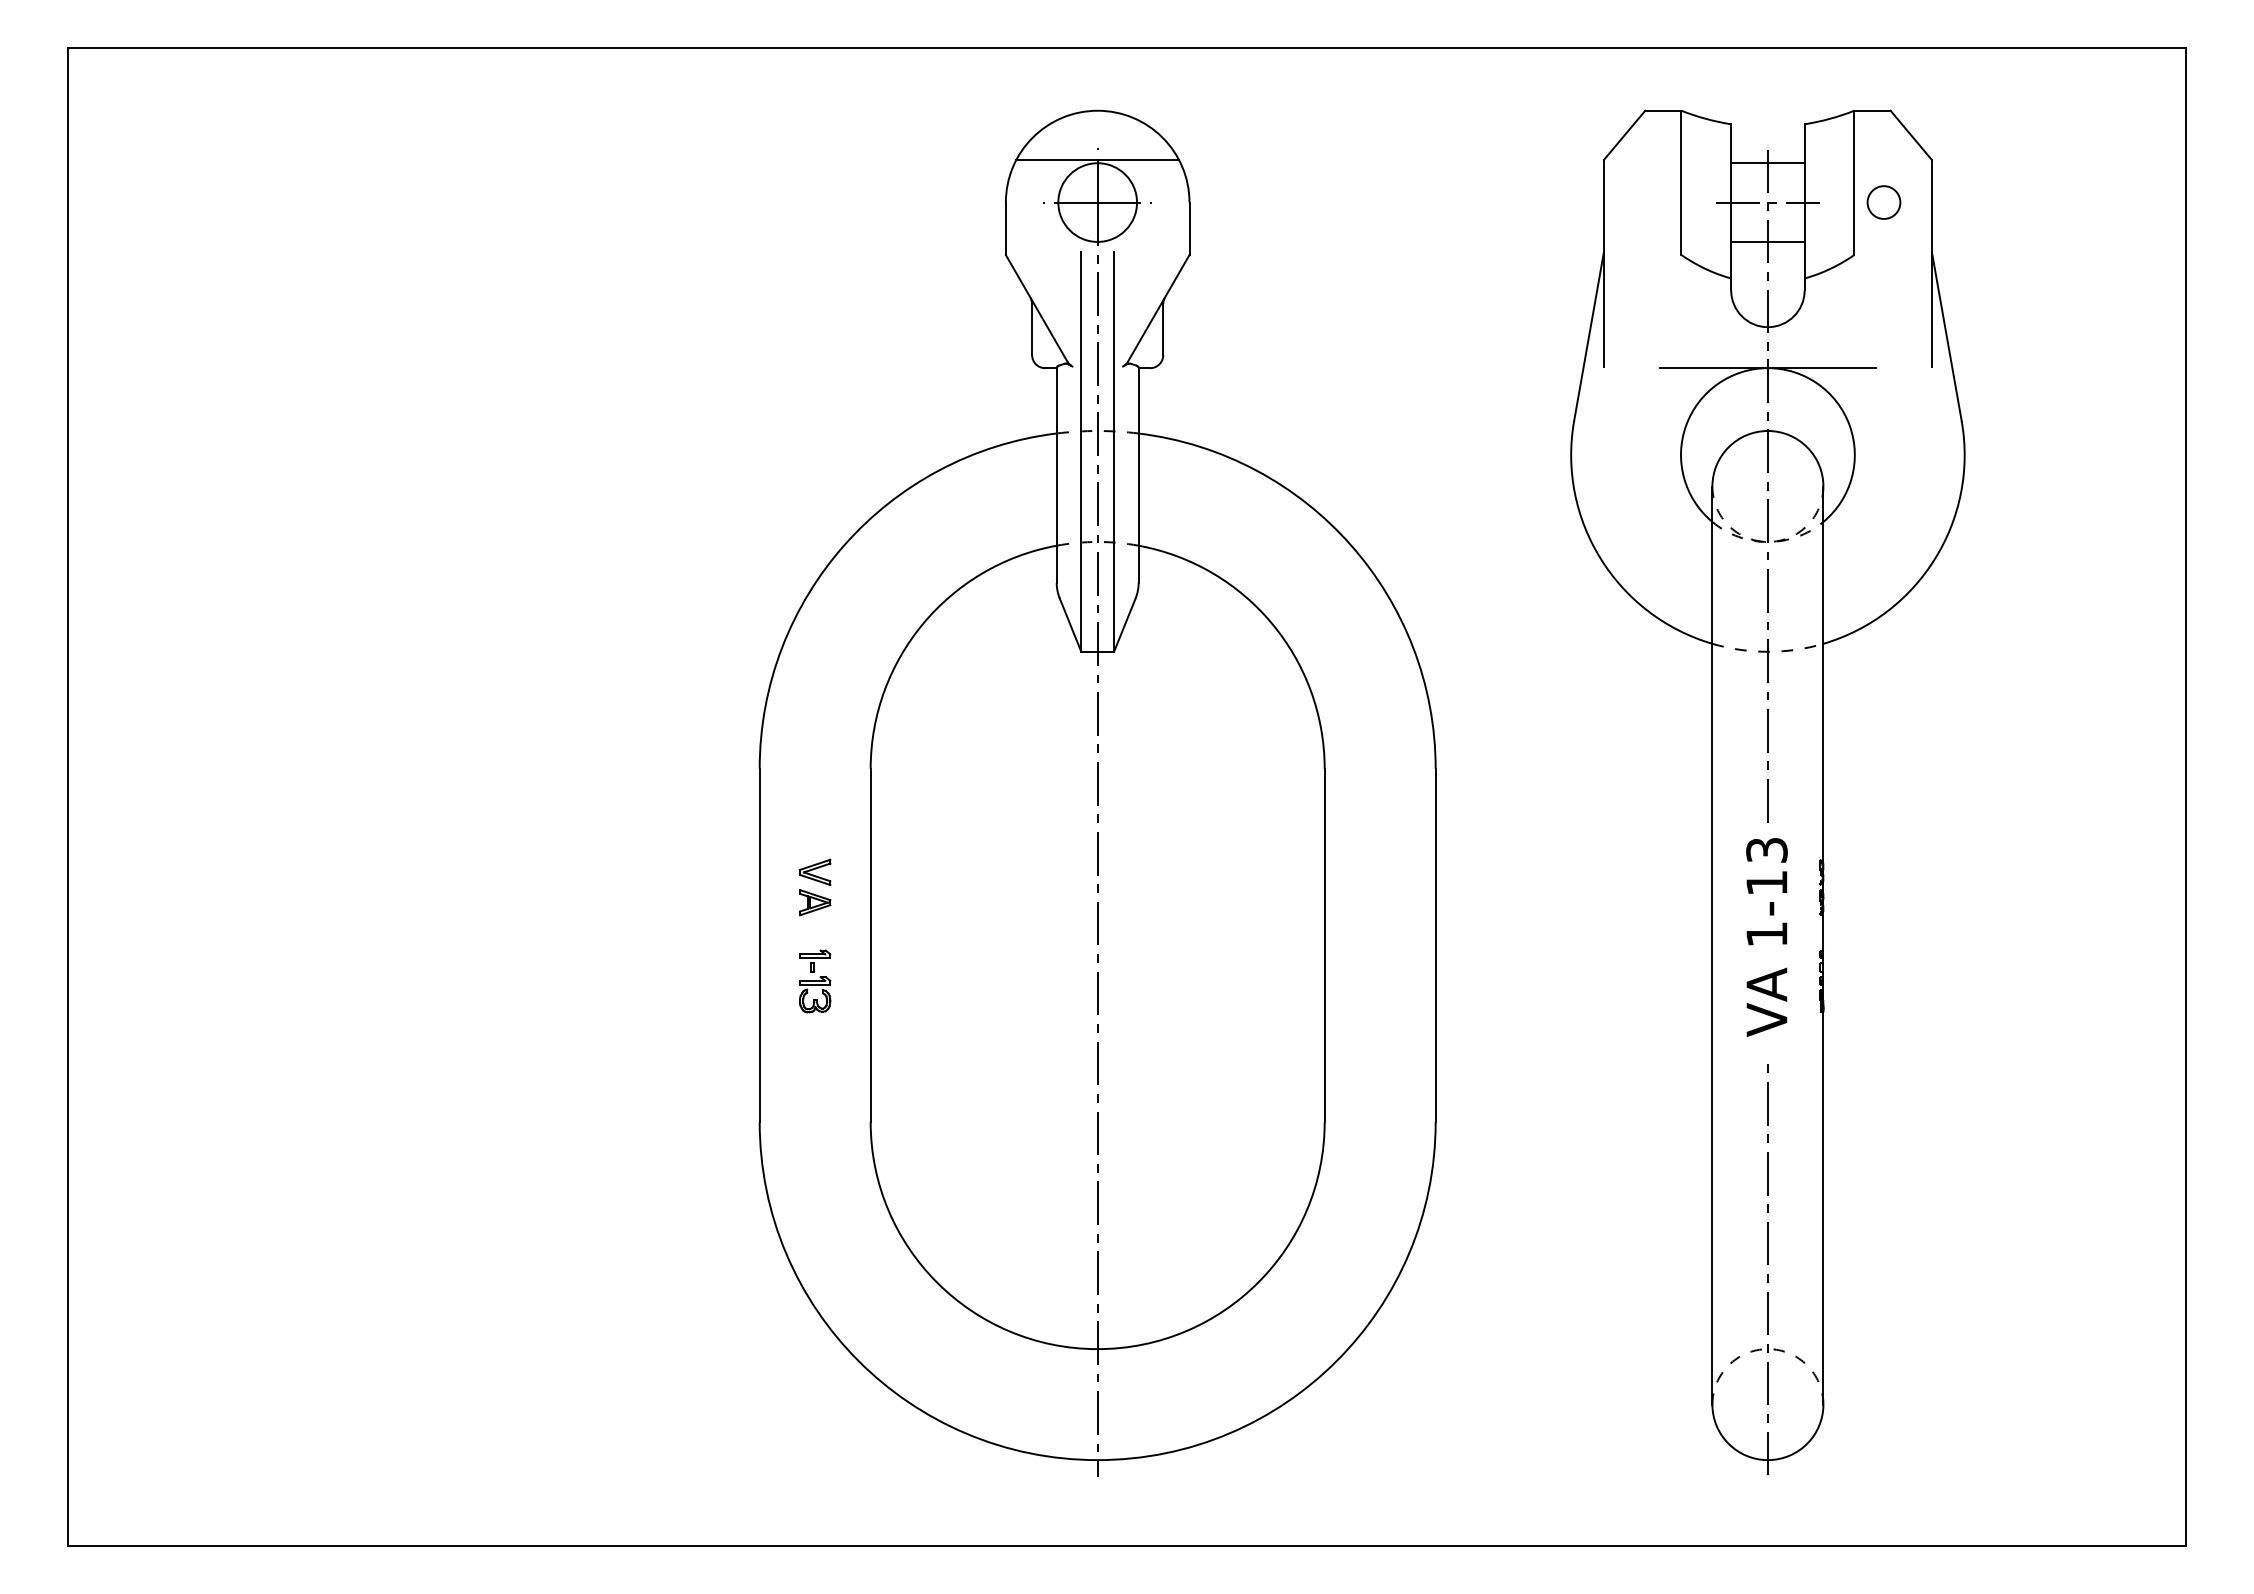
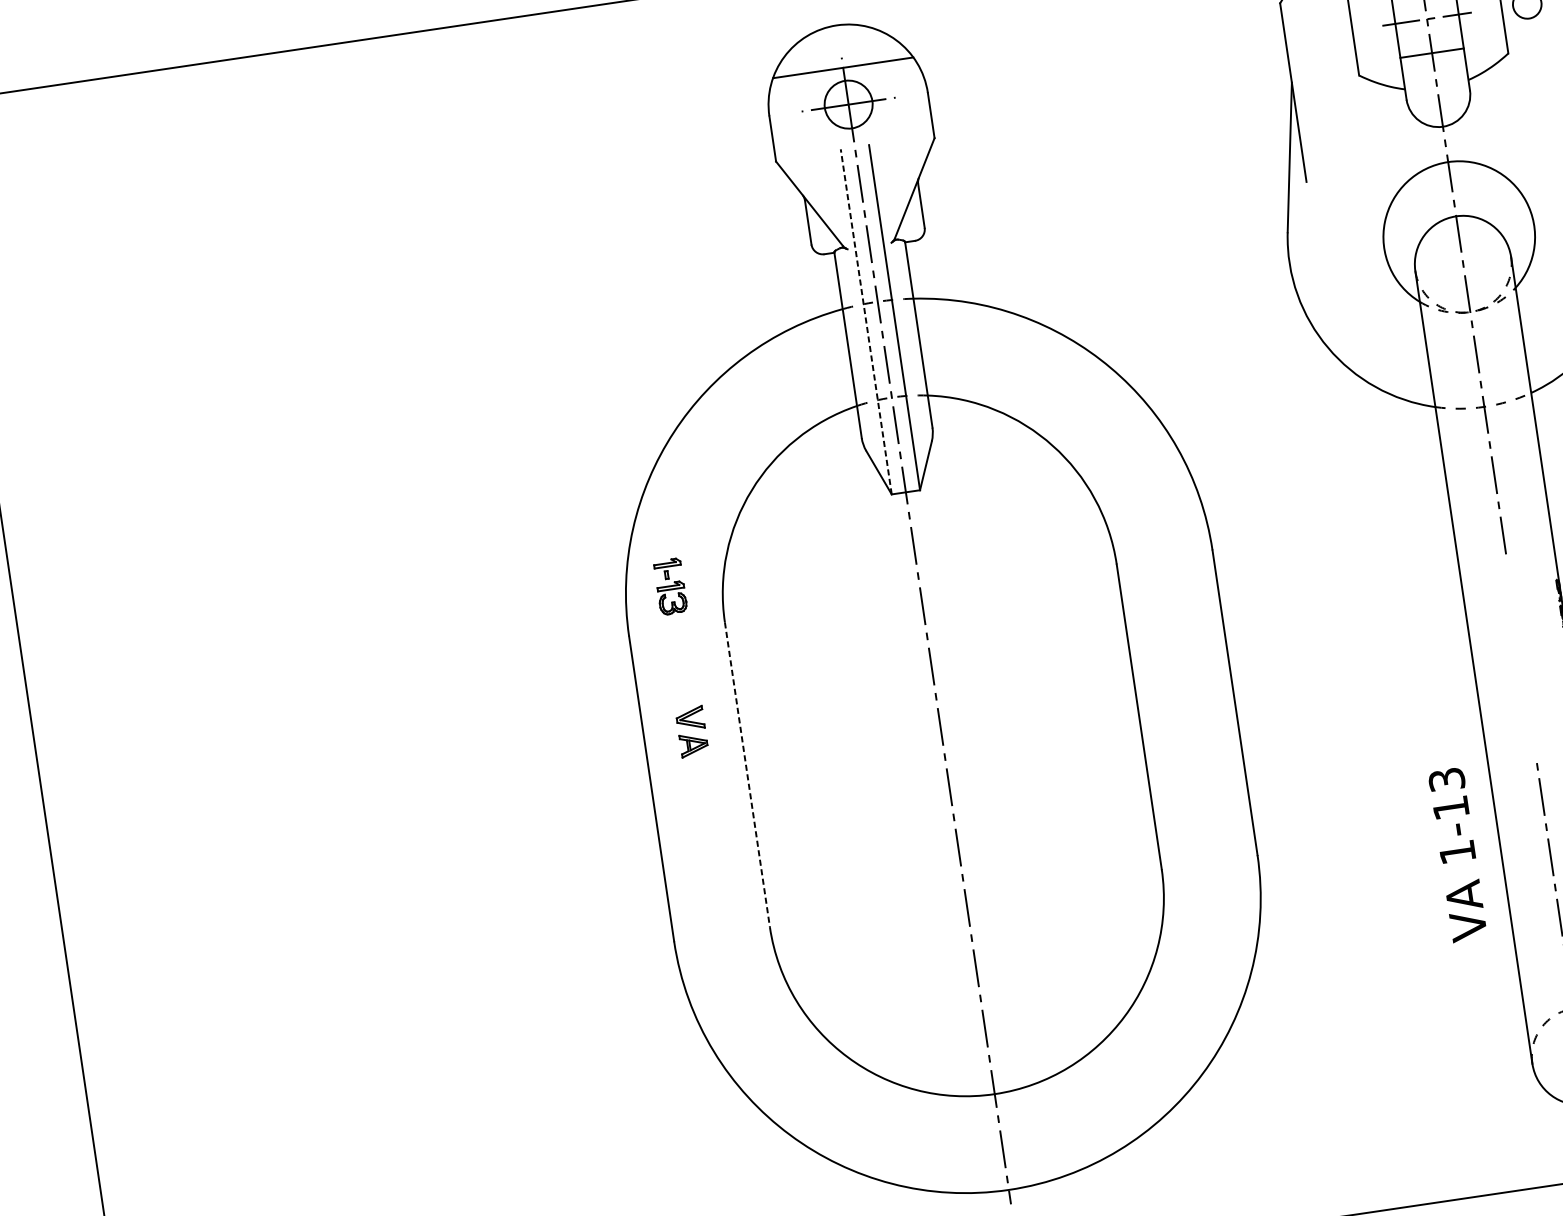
circle: (1097, 202) -> (848, 104), size x0.7
line: (1767, 368) -> (1447, 162), removed
line: (1081, 451) -> (866, 321), solid -> dashed
text: (1766, 937) -> (1457, 855), moved
line: (870, 945) -> (747, 774), solid -> dashed
part: (815, 981) -> (670, 586), moved

